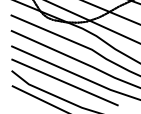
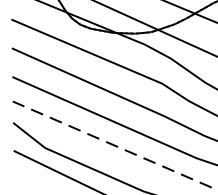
line: (64, 82) -> (111, 144), solid -> dashed

